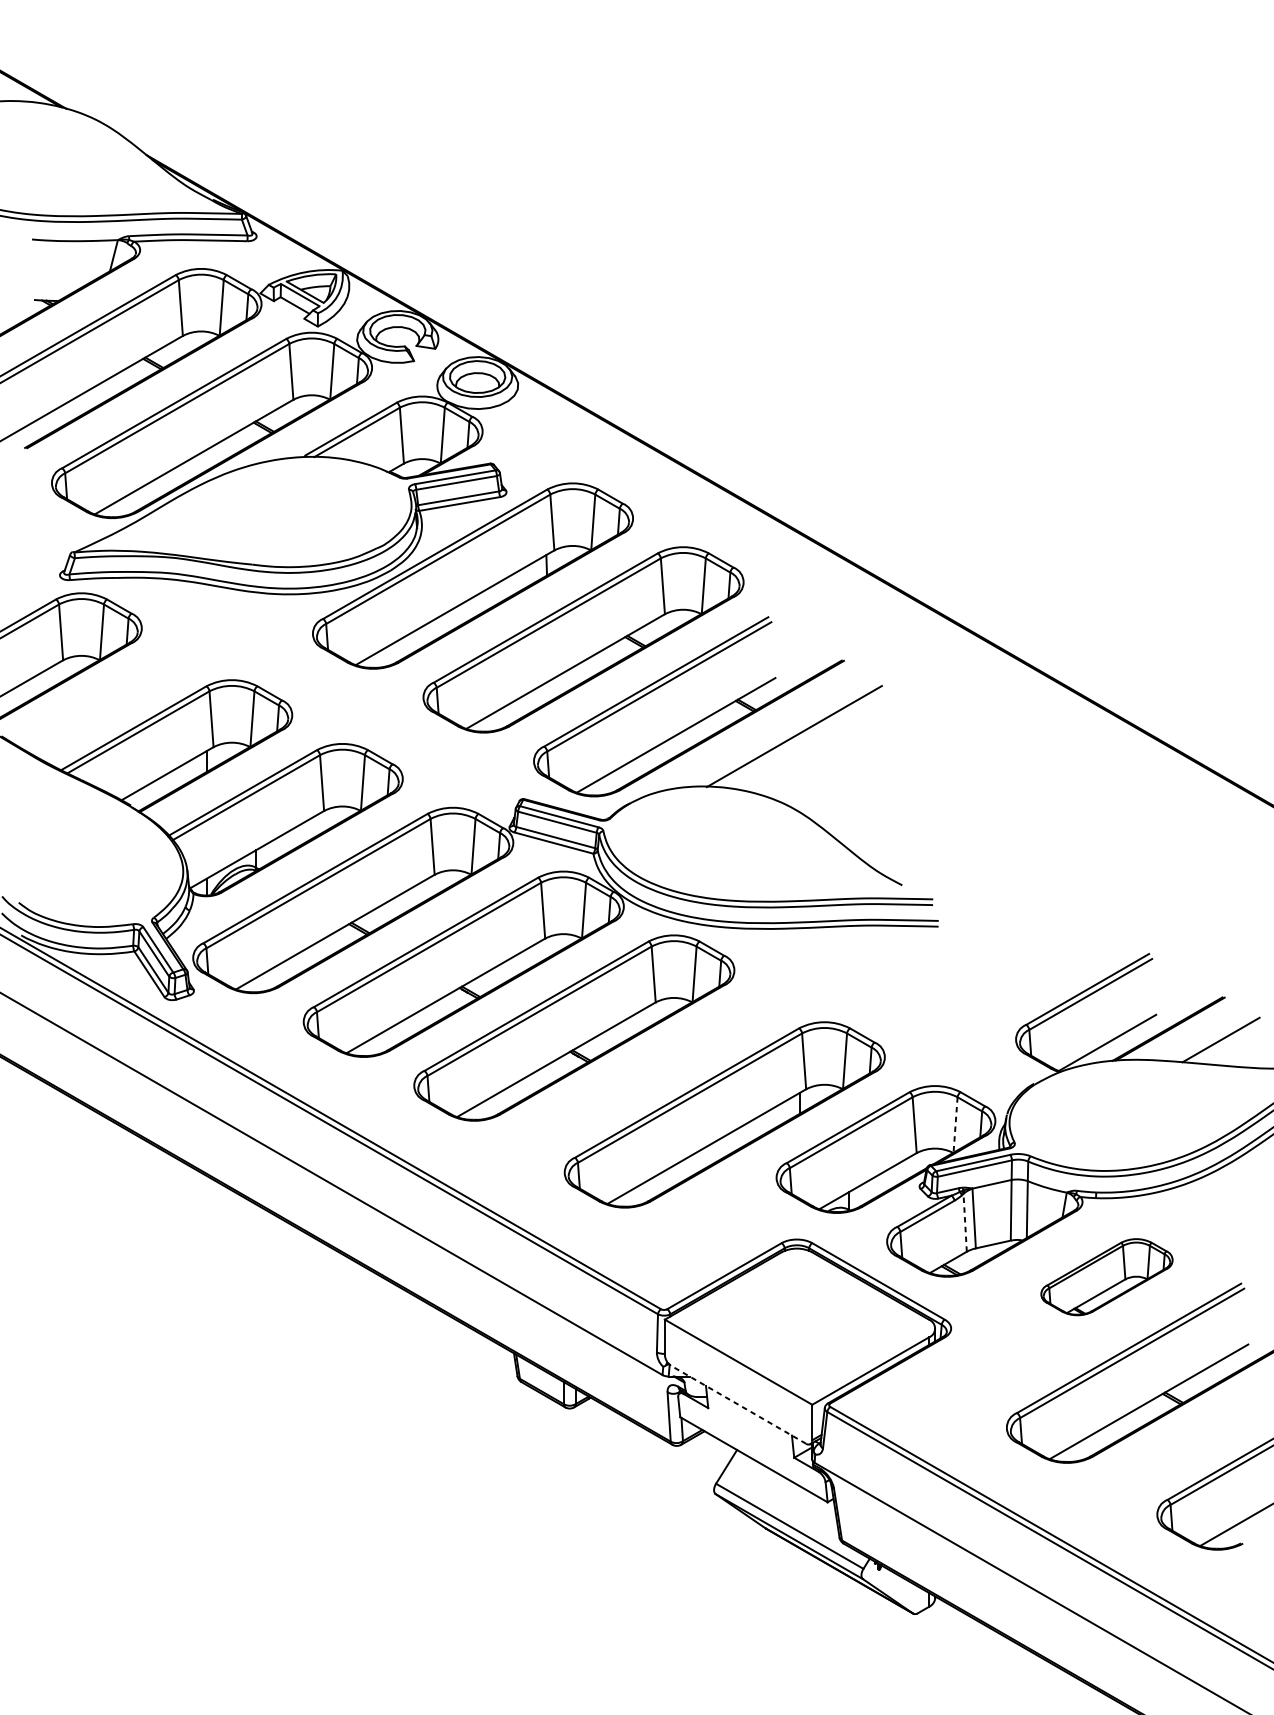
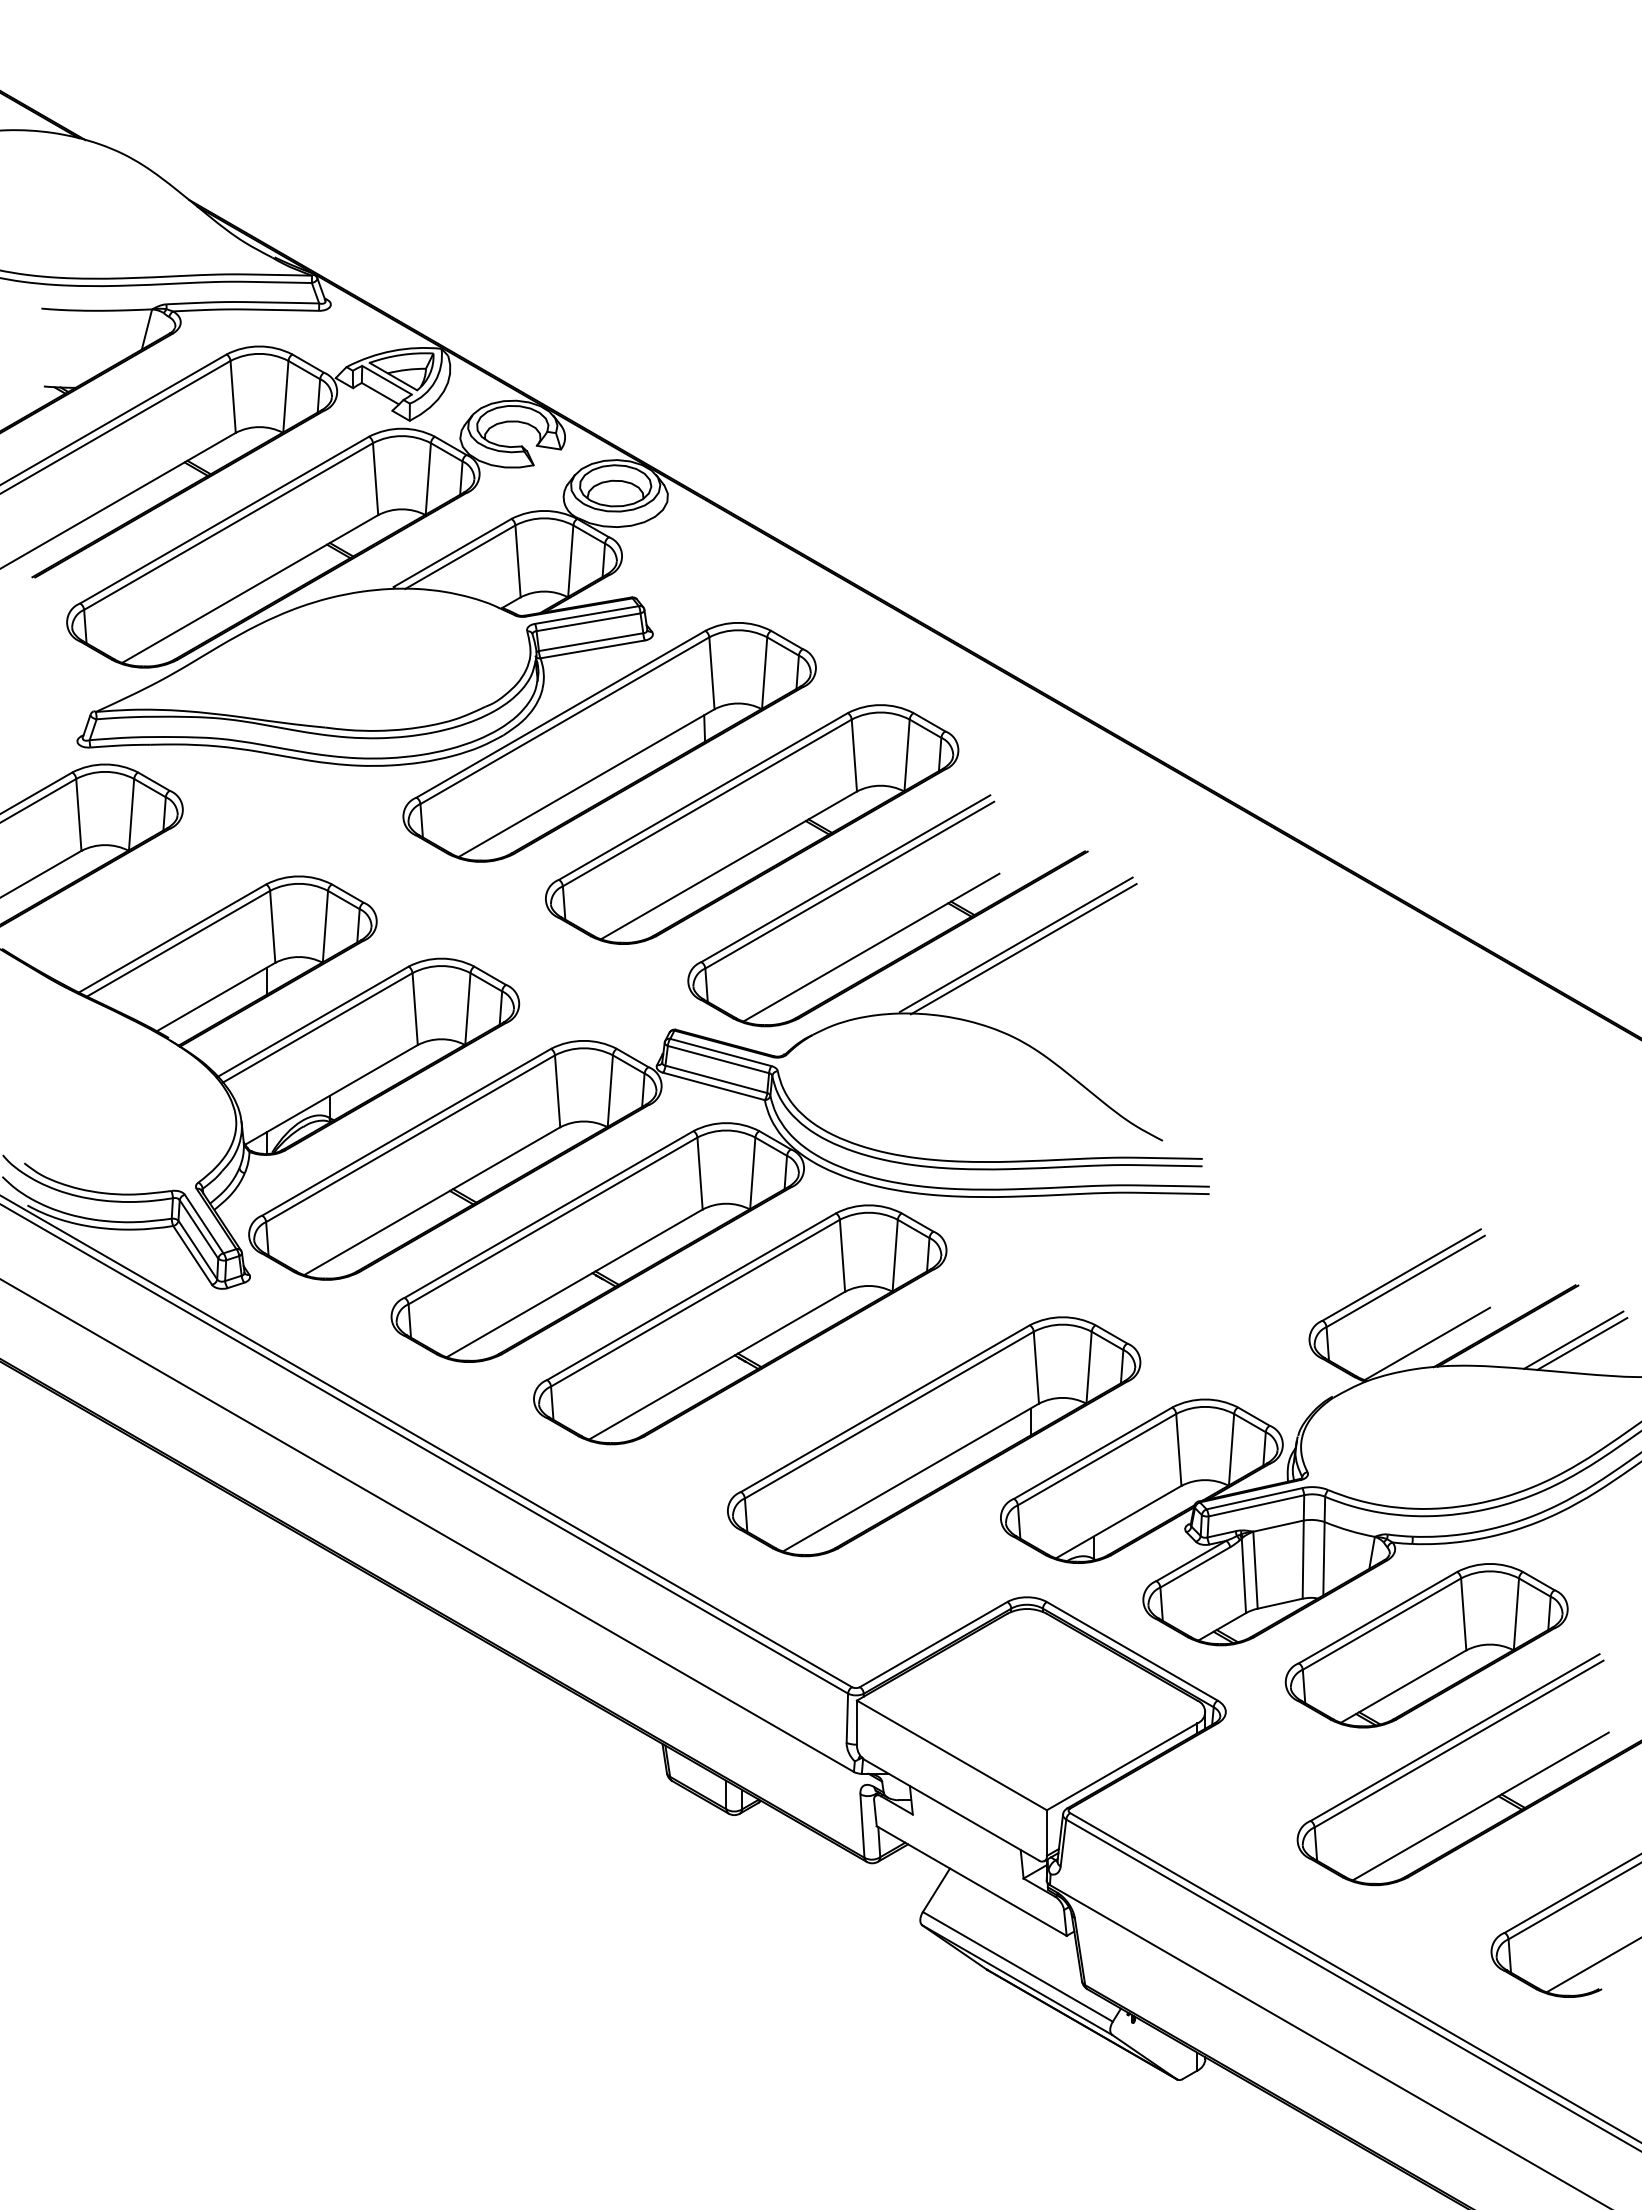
line: (787, 732) -> (1015, 944), added
line: (1227, 1042) -> (1582, 1343), added
line: (955, 1124) -> (1231, 1449), dashed -> solid
line: (964, 1222) -> (1243, 1575), dashed -> solid
part: (1106, 1276) -> (1426, 1645), size x1.67
line: (738, 1404) -> (951, 1810), dashed -> solid

